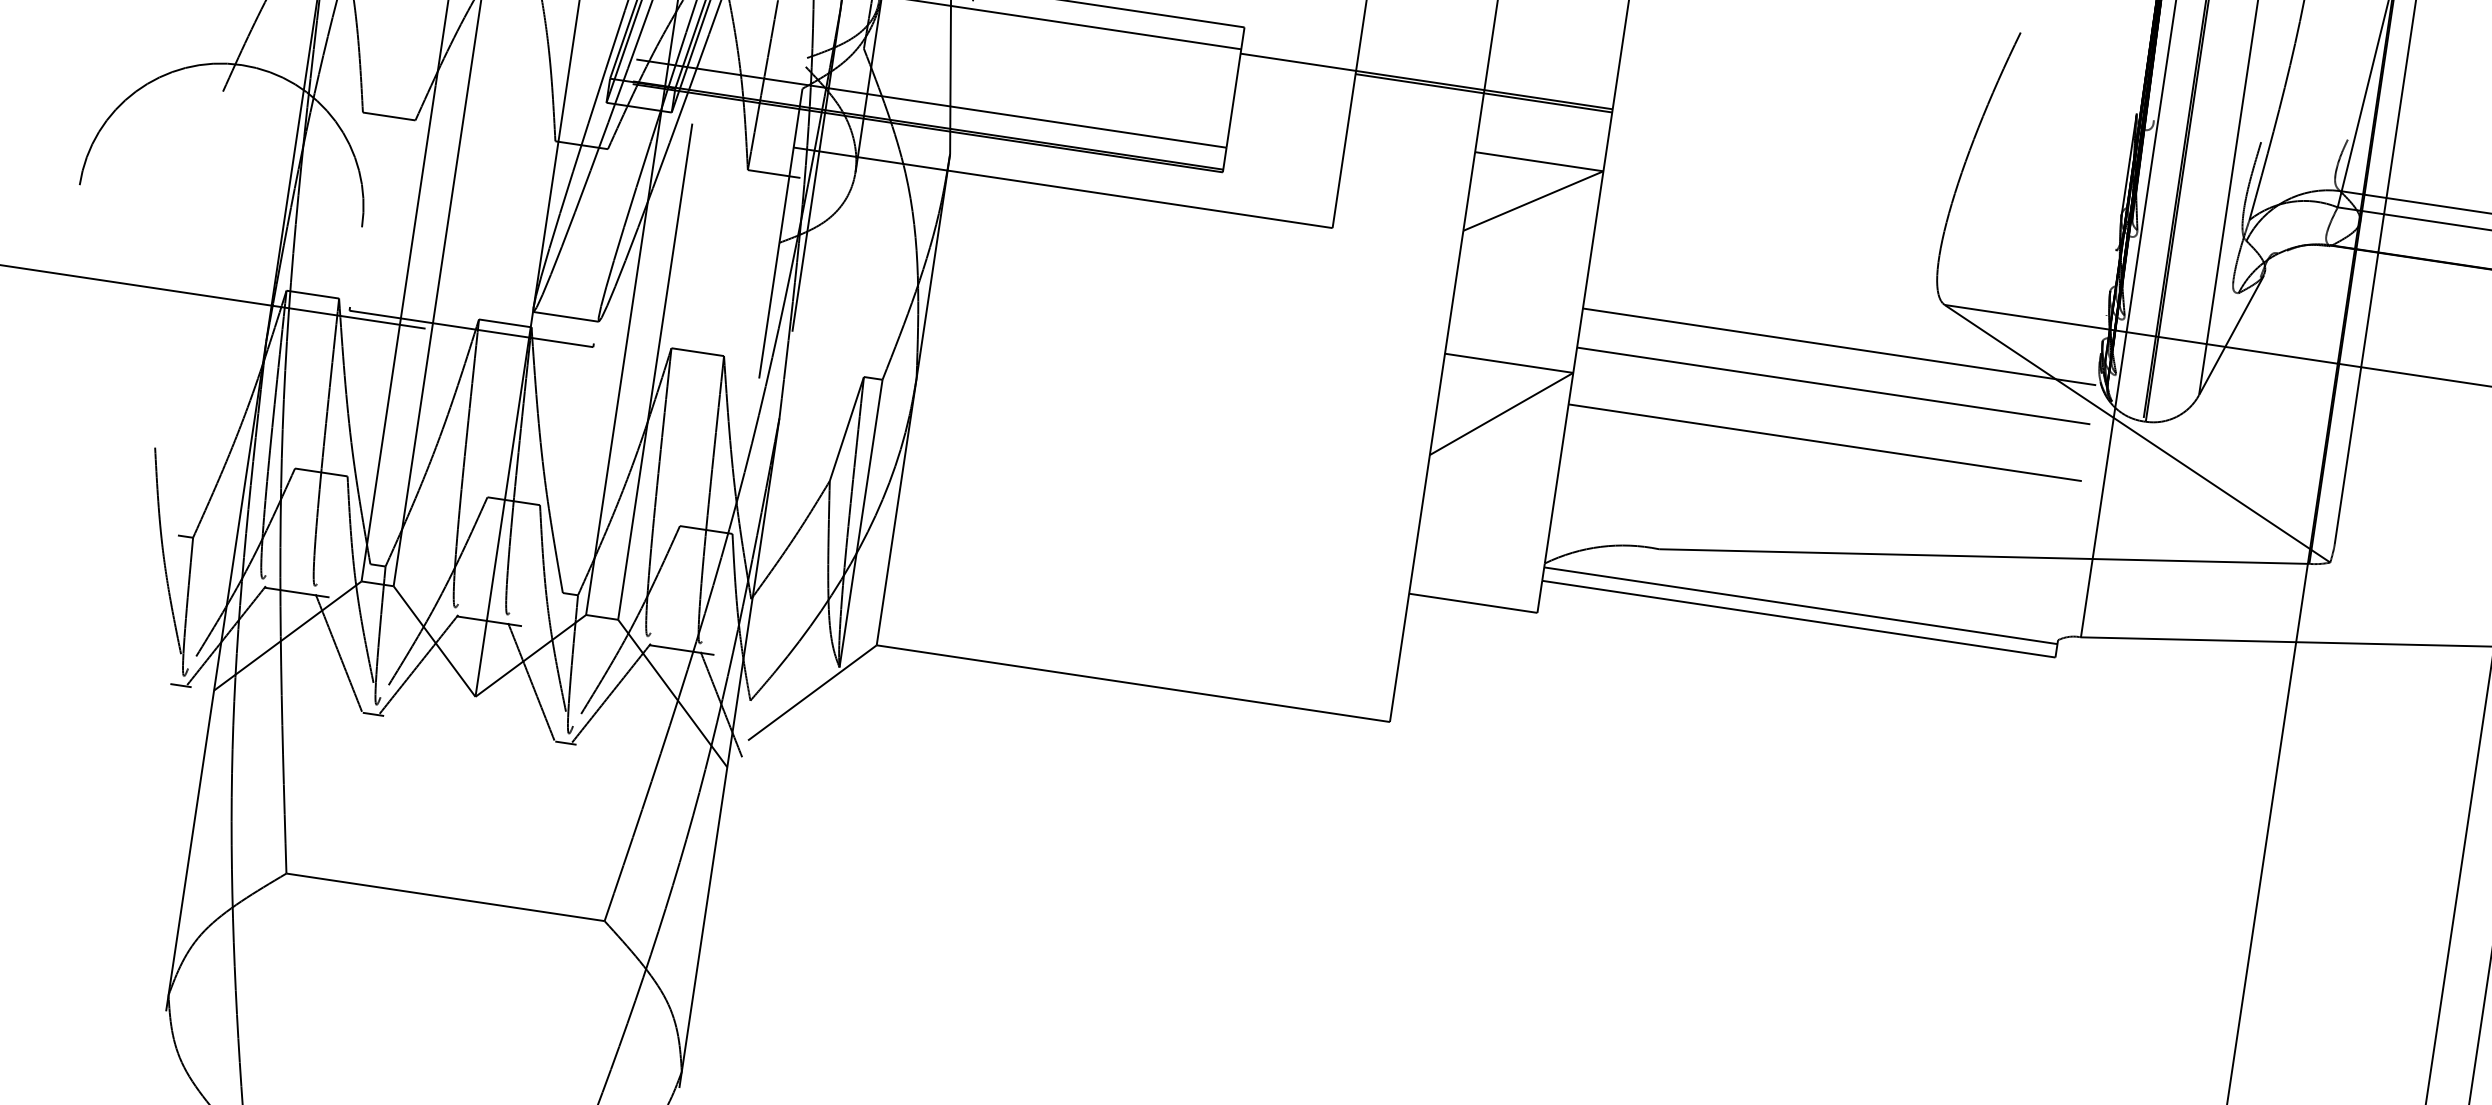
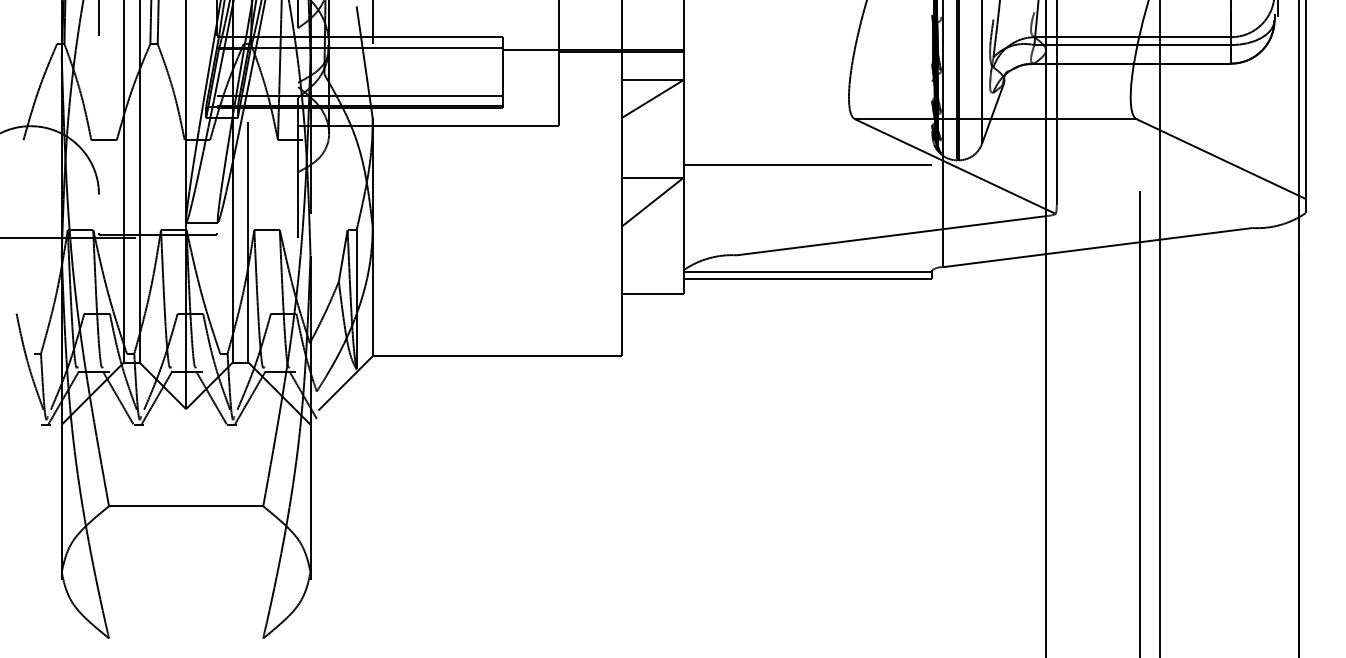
line: (1838, 346) -> (807, 146), removed
line: (1823, 443) -> (807, 193), removed

